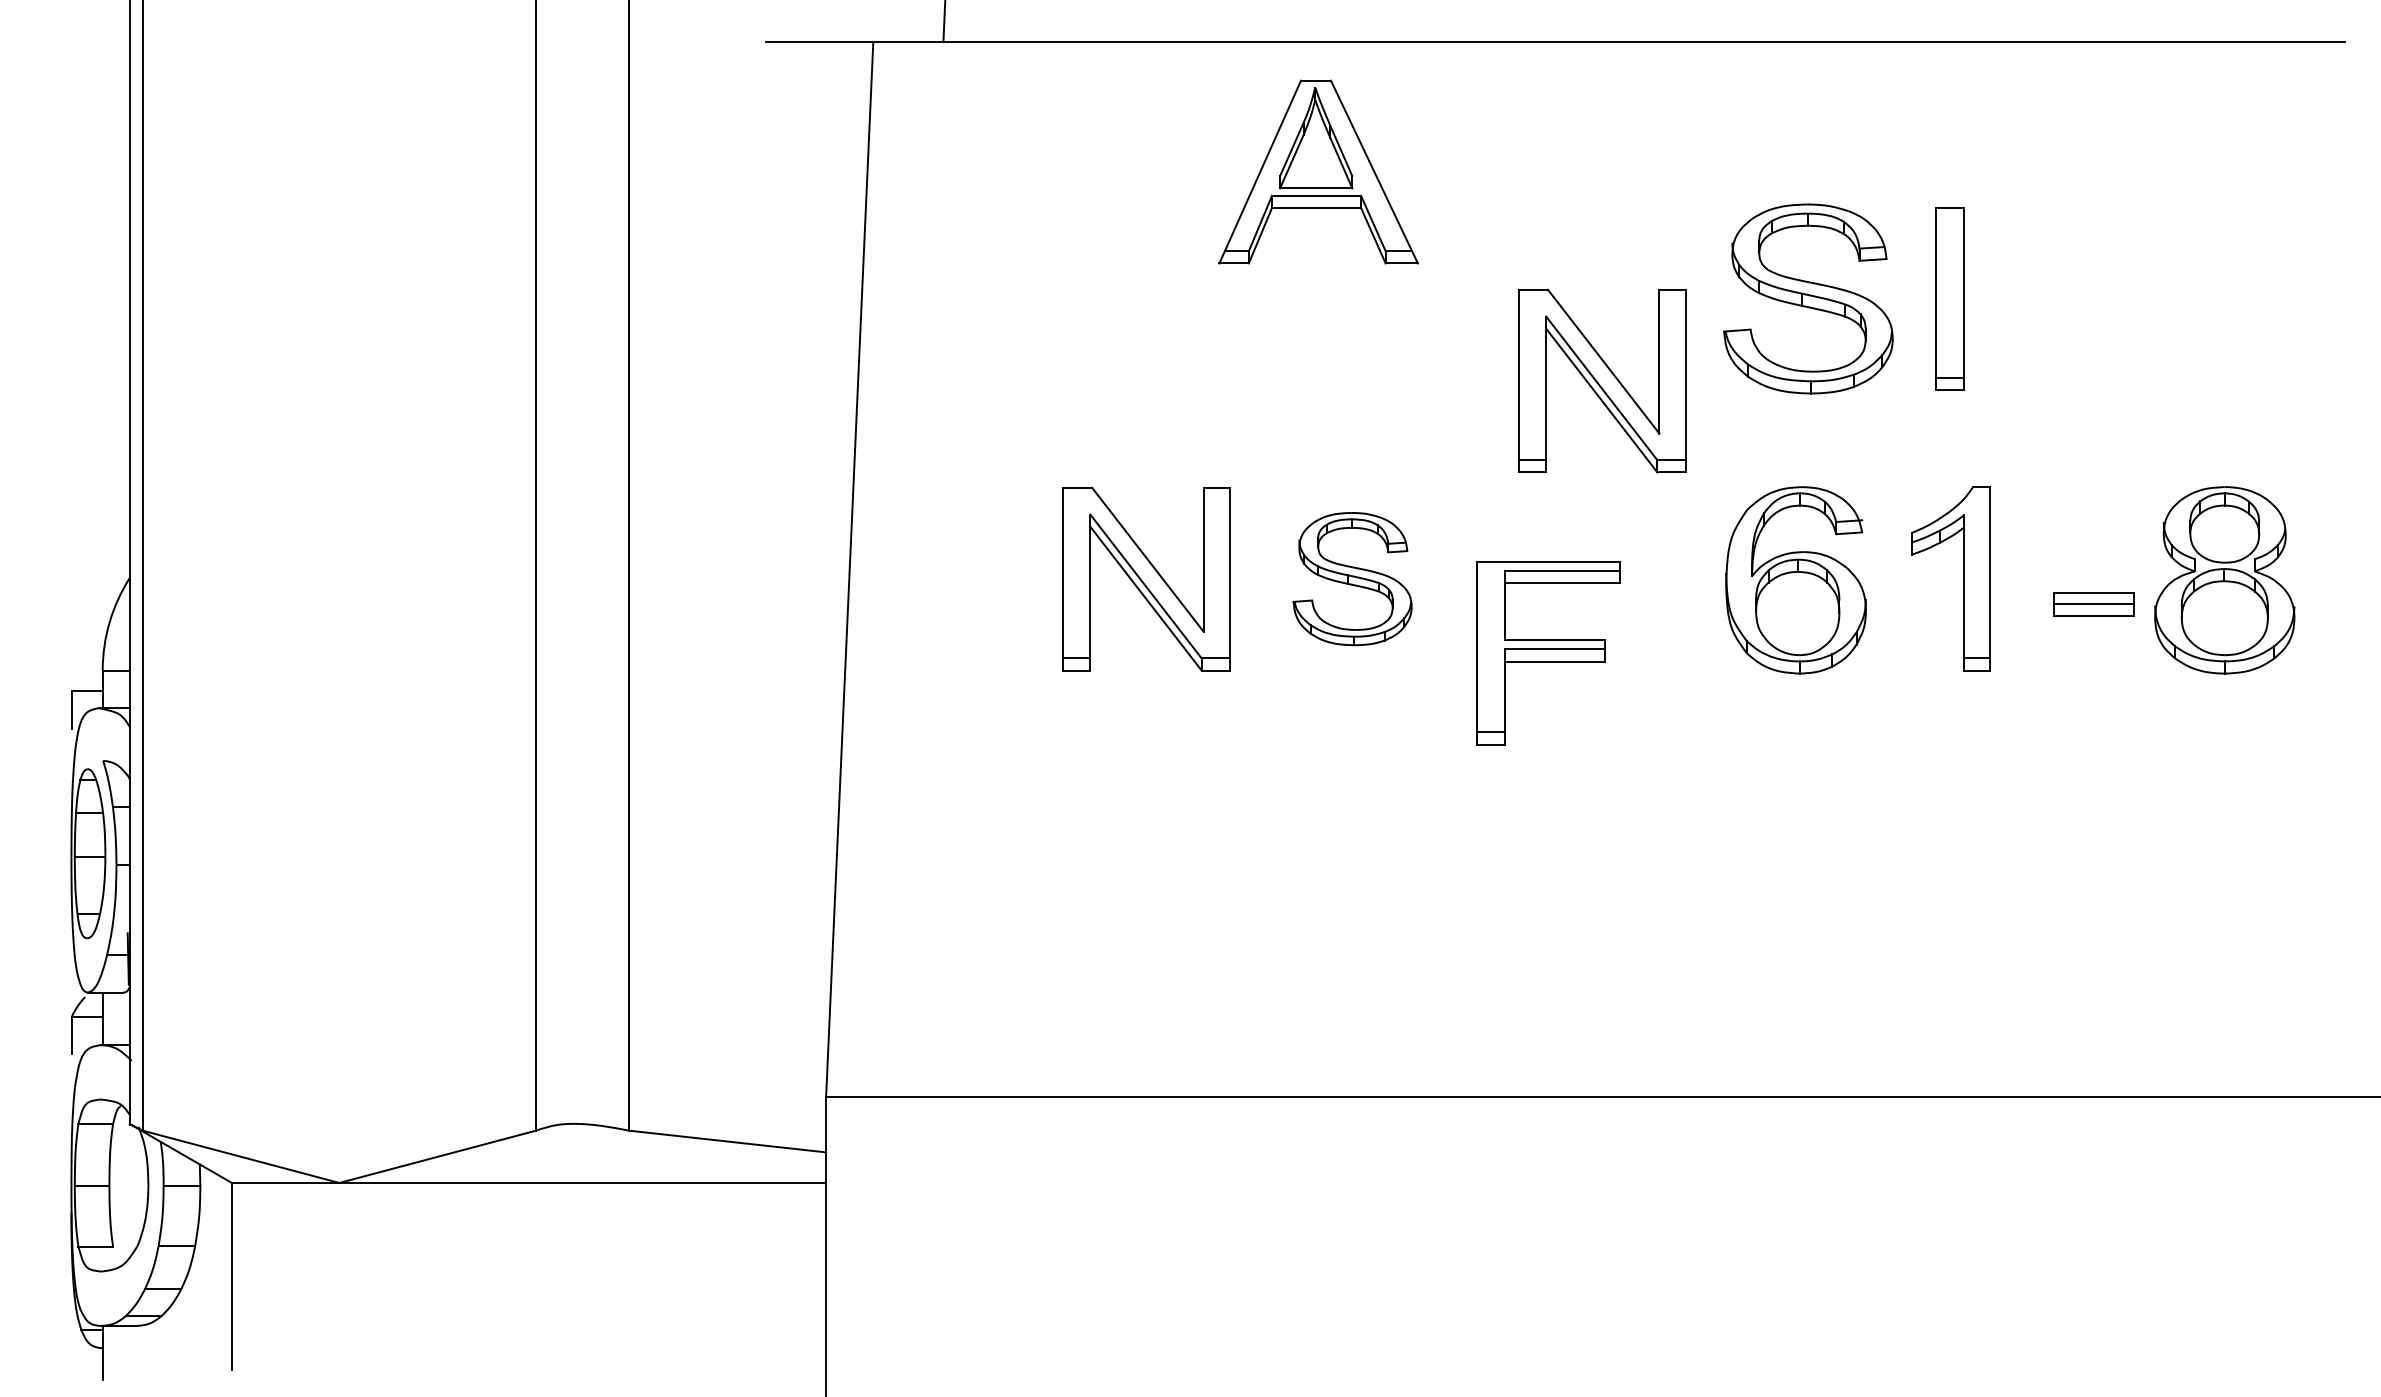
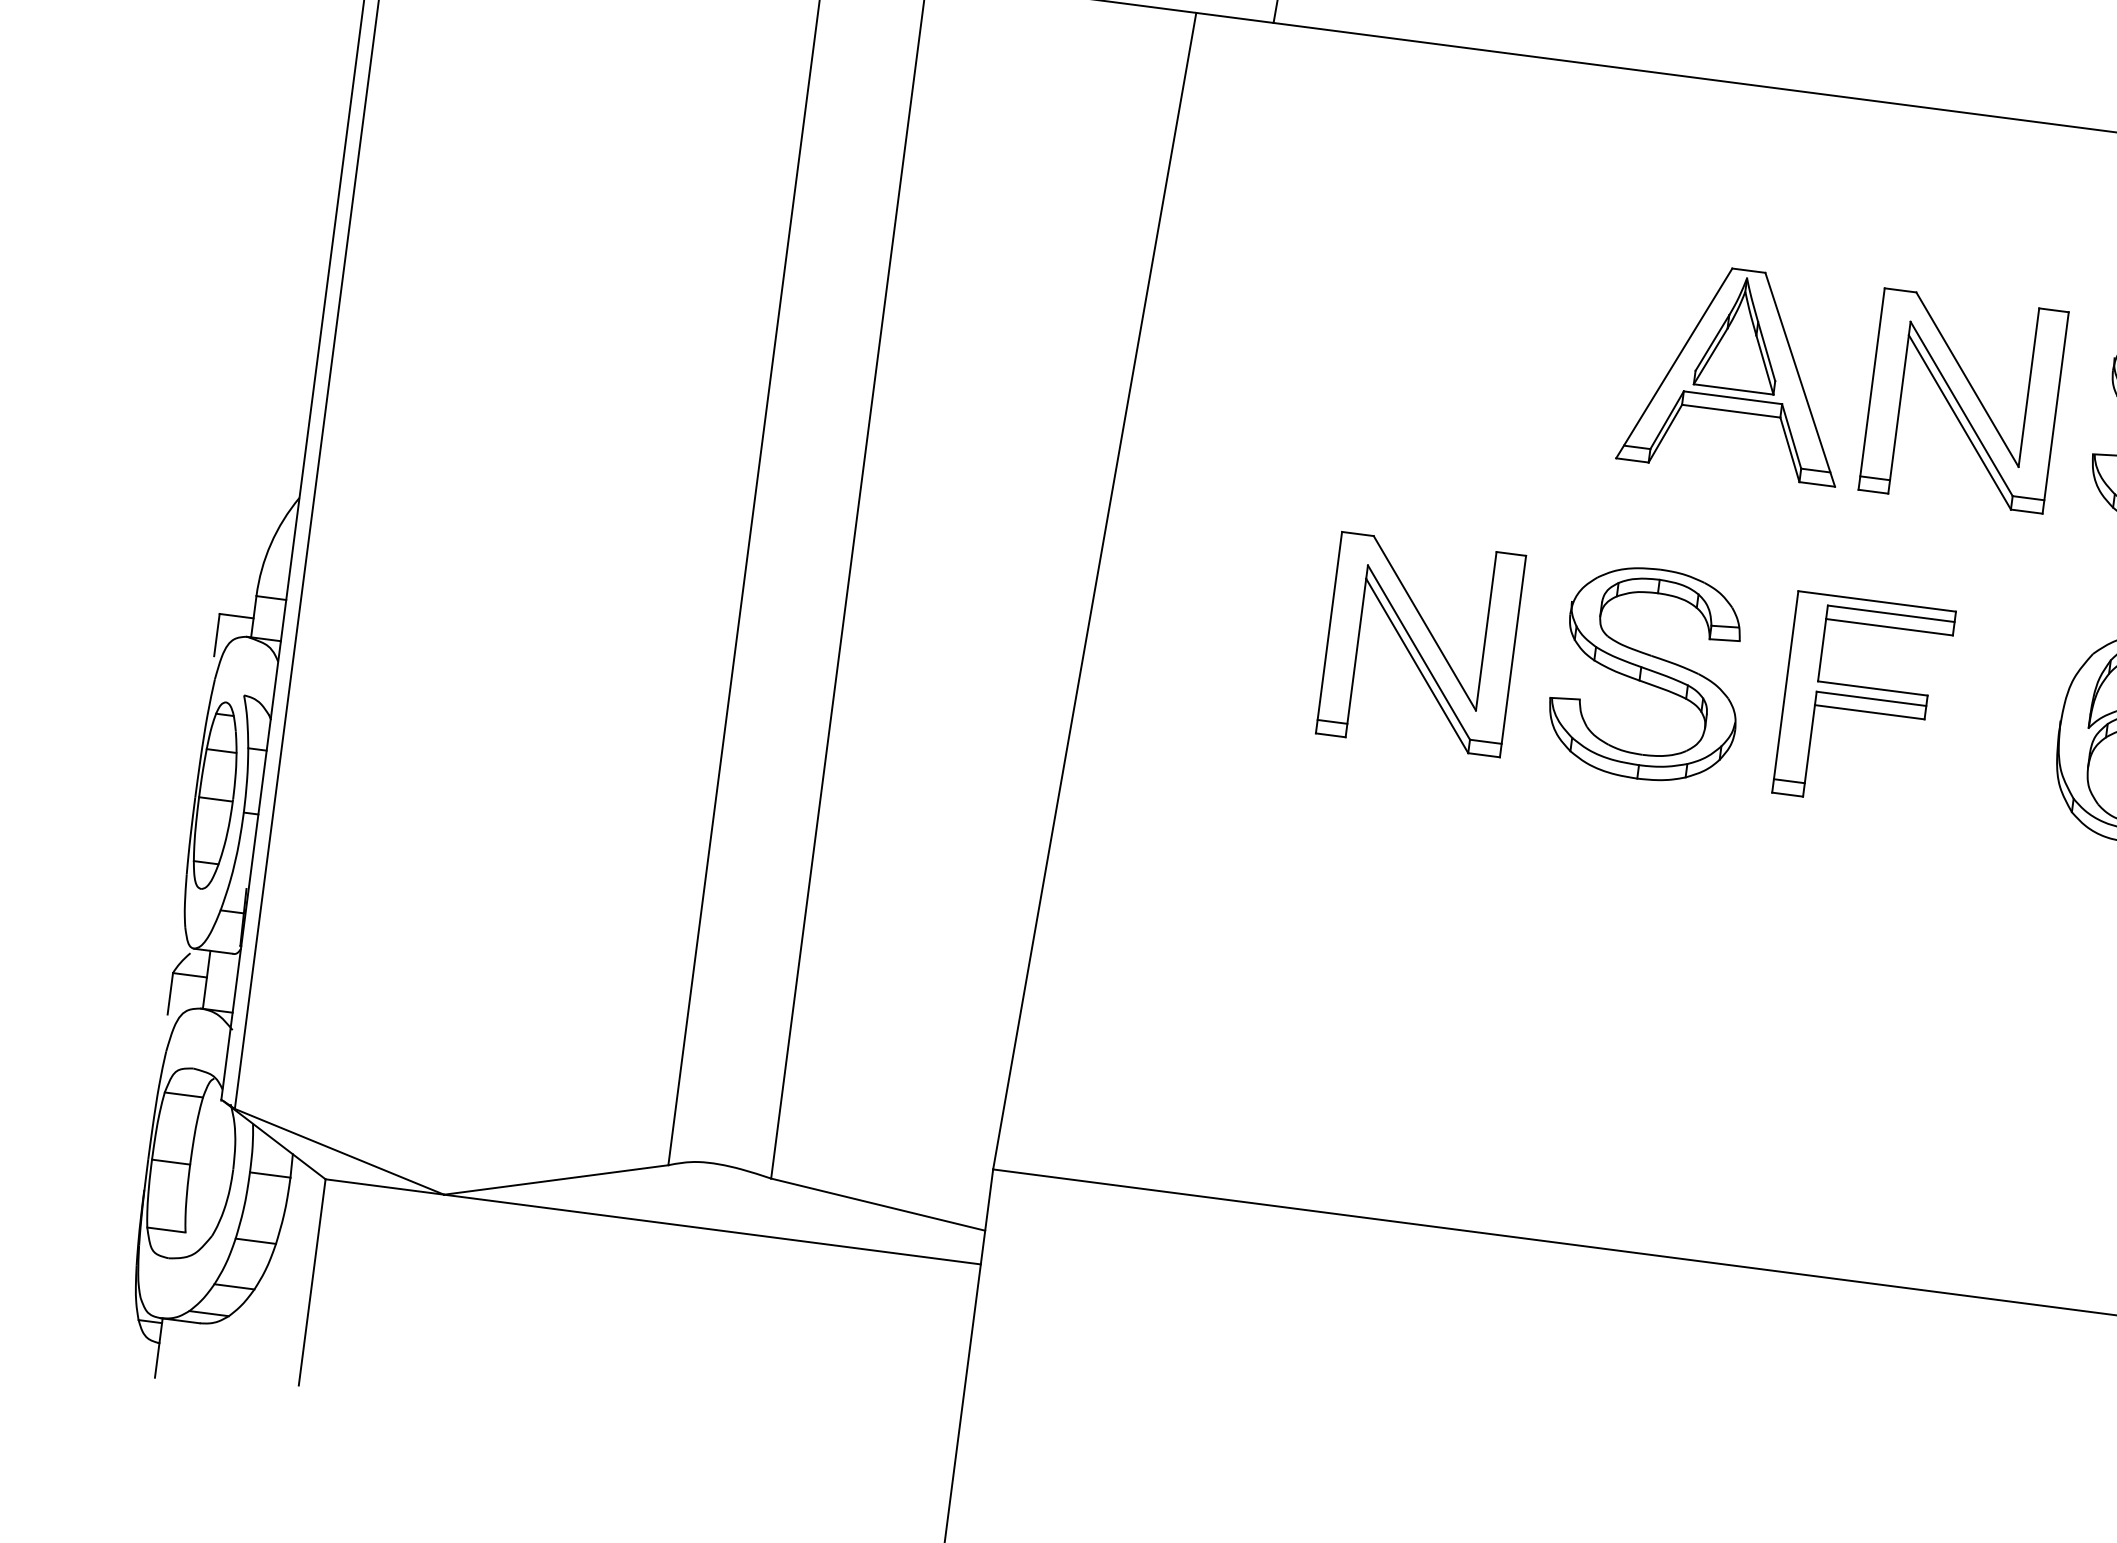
part: (1318, 171) -> (1738, 371), moved
part: (1602, 380) -> (1963, 400), moved
part: (1352, 578) -> (1647, 673), size x1.43
part: (1548, 653) -> (1863, 702), moved

